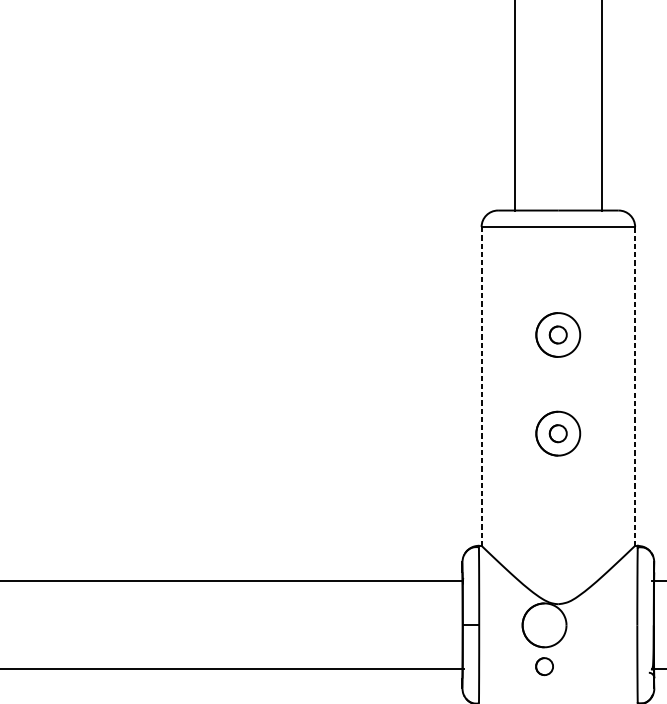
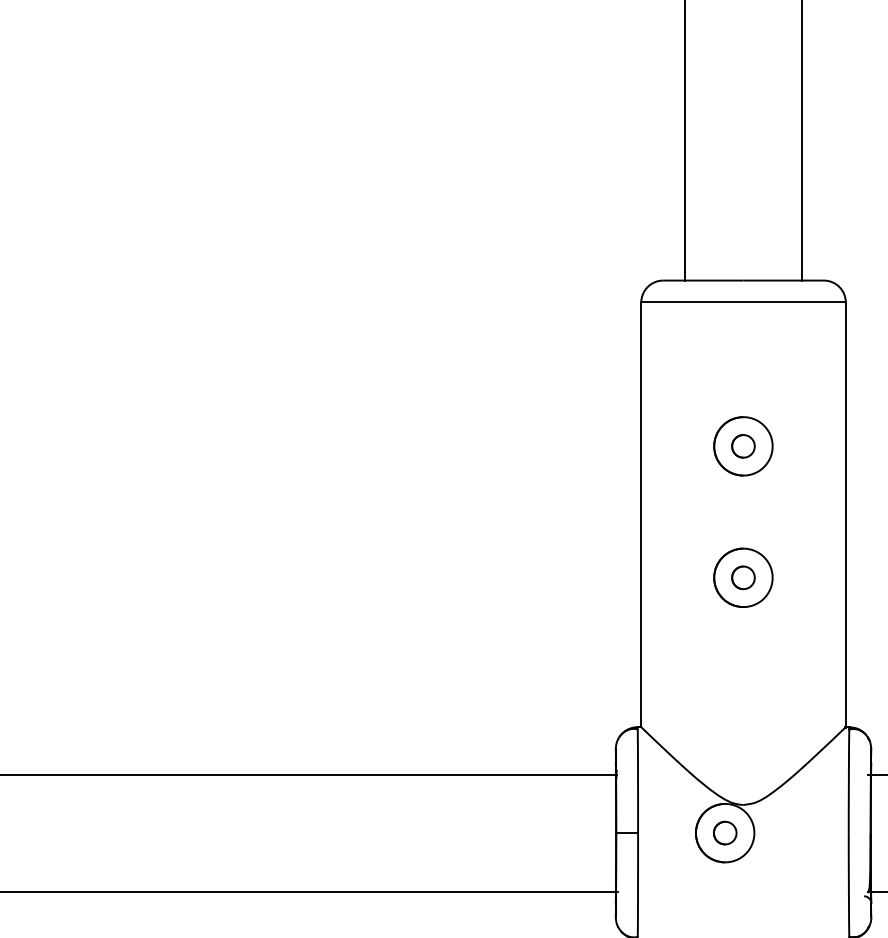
line: (481, 386) -> (641, 515), dashed -> solid
line: (634, 386) -> (845, 515), dashed -> solid
part: (544, 666) -> (725, 832), moved

